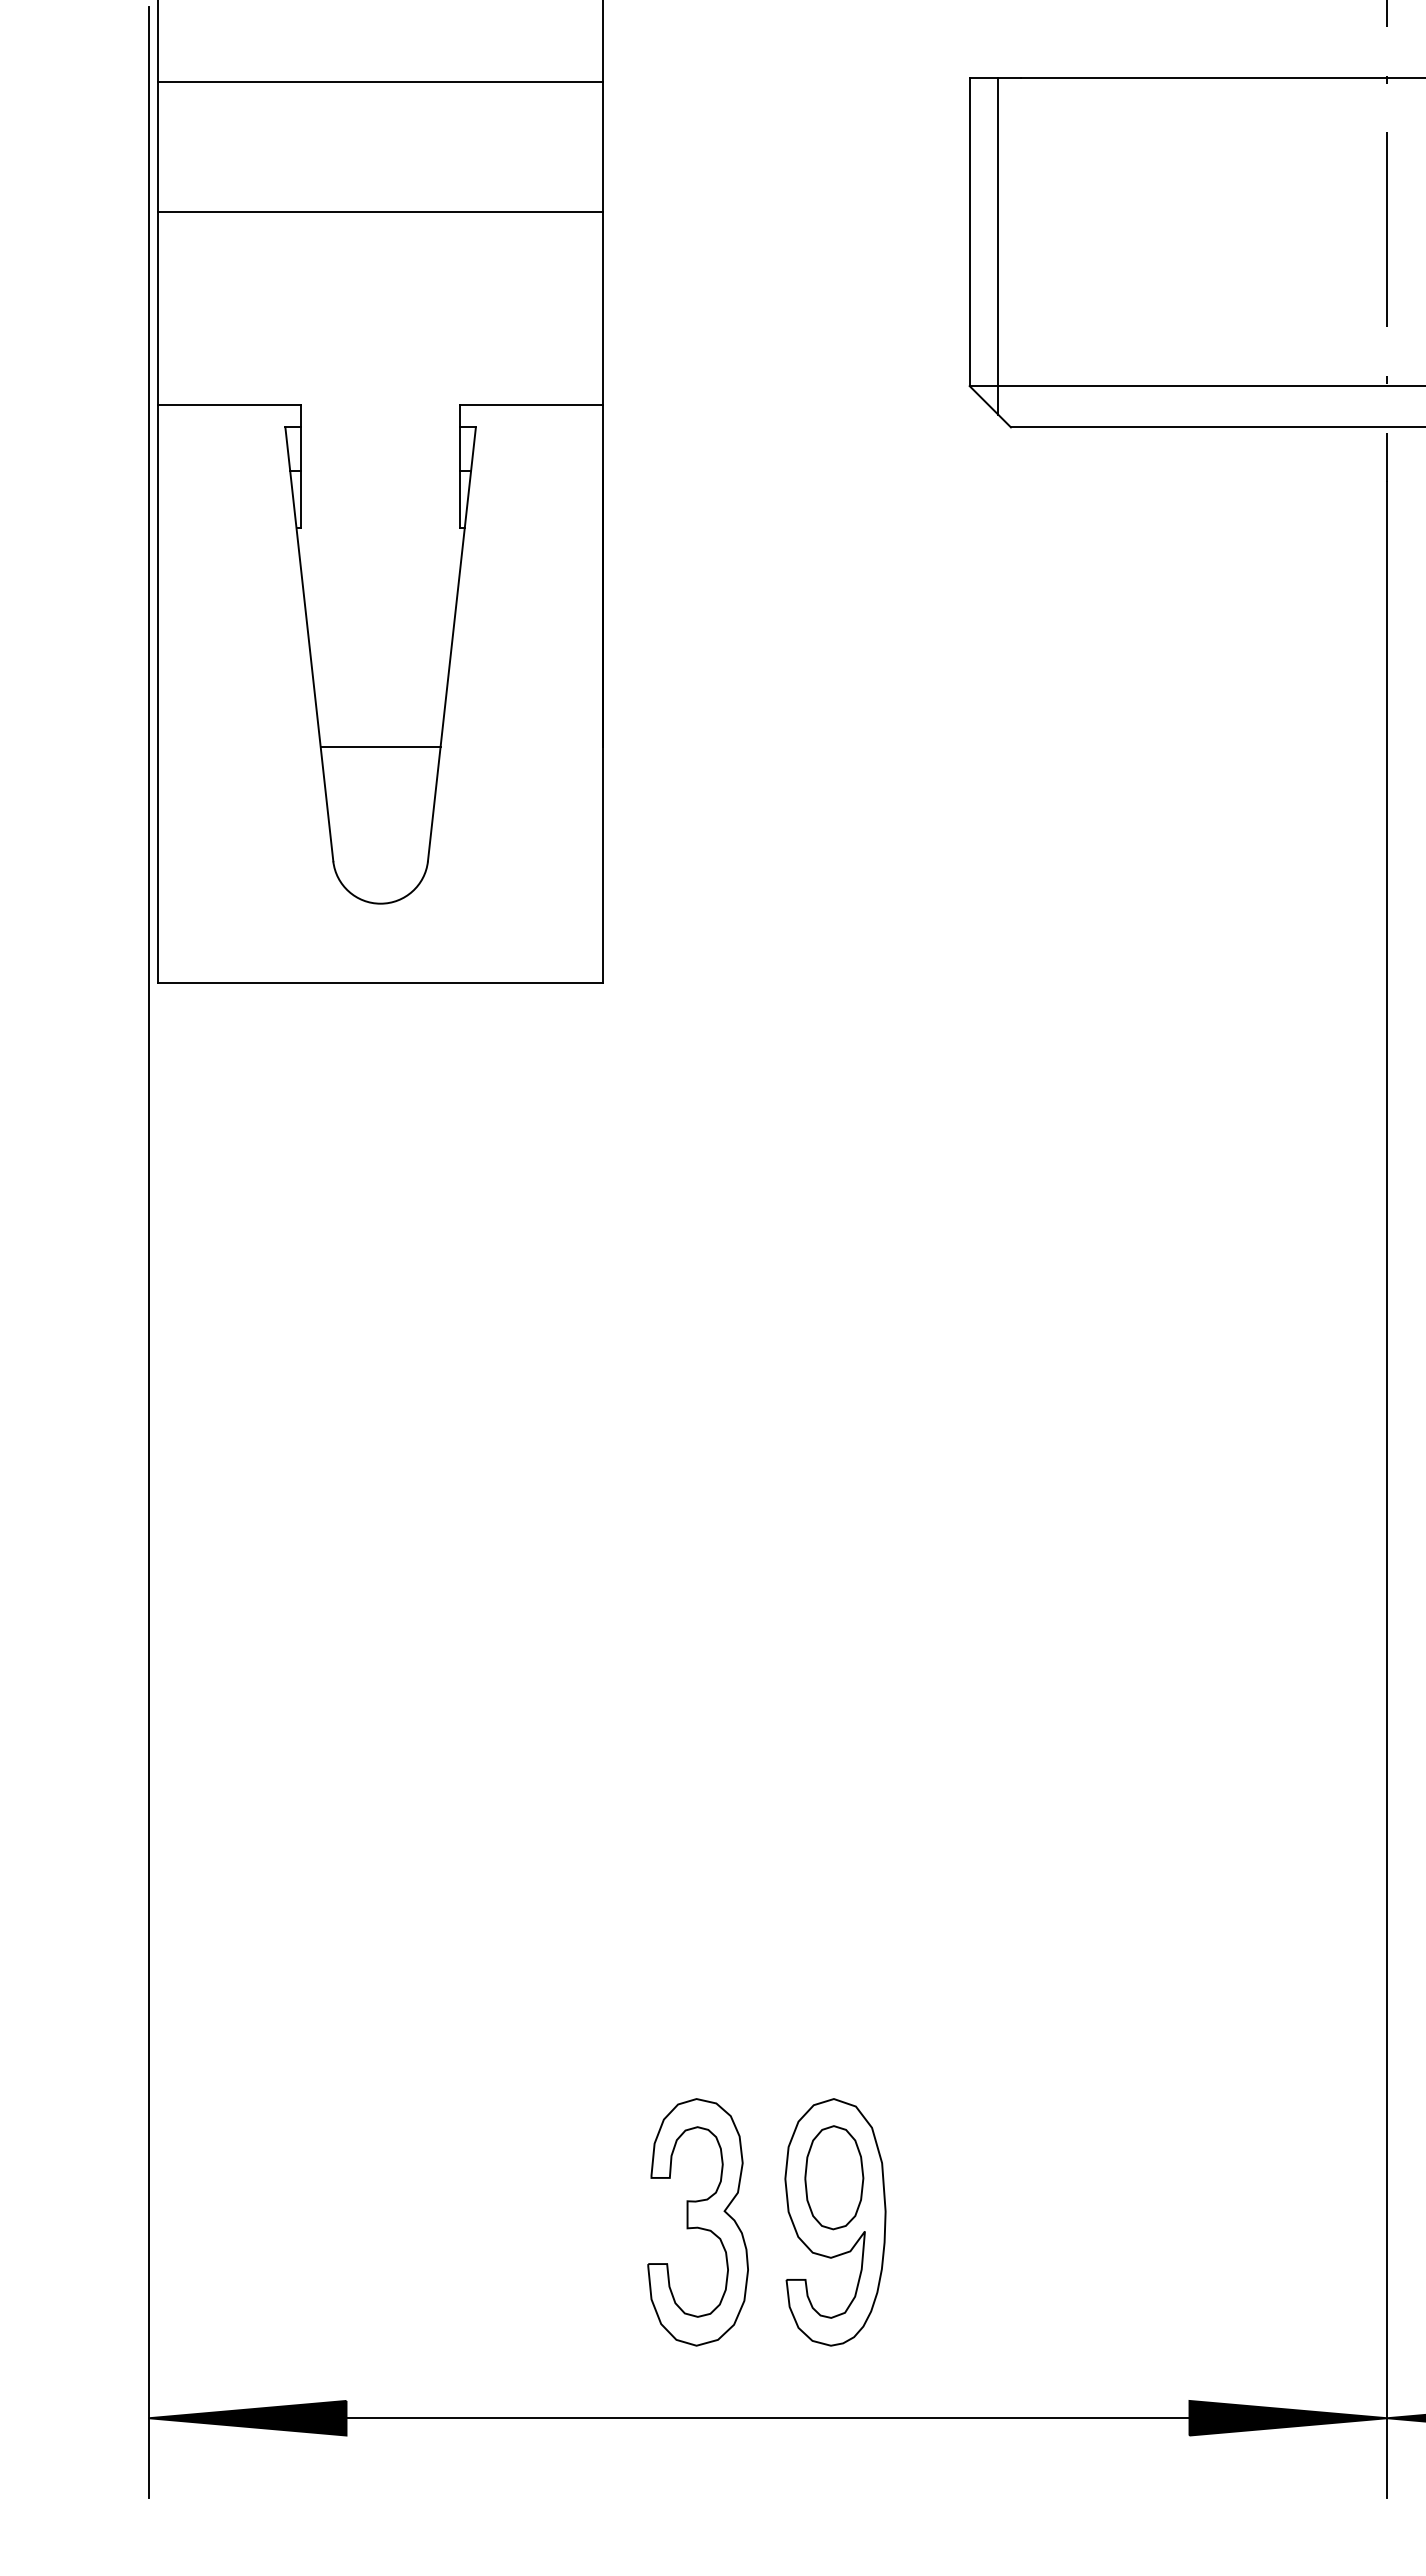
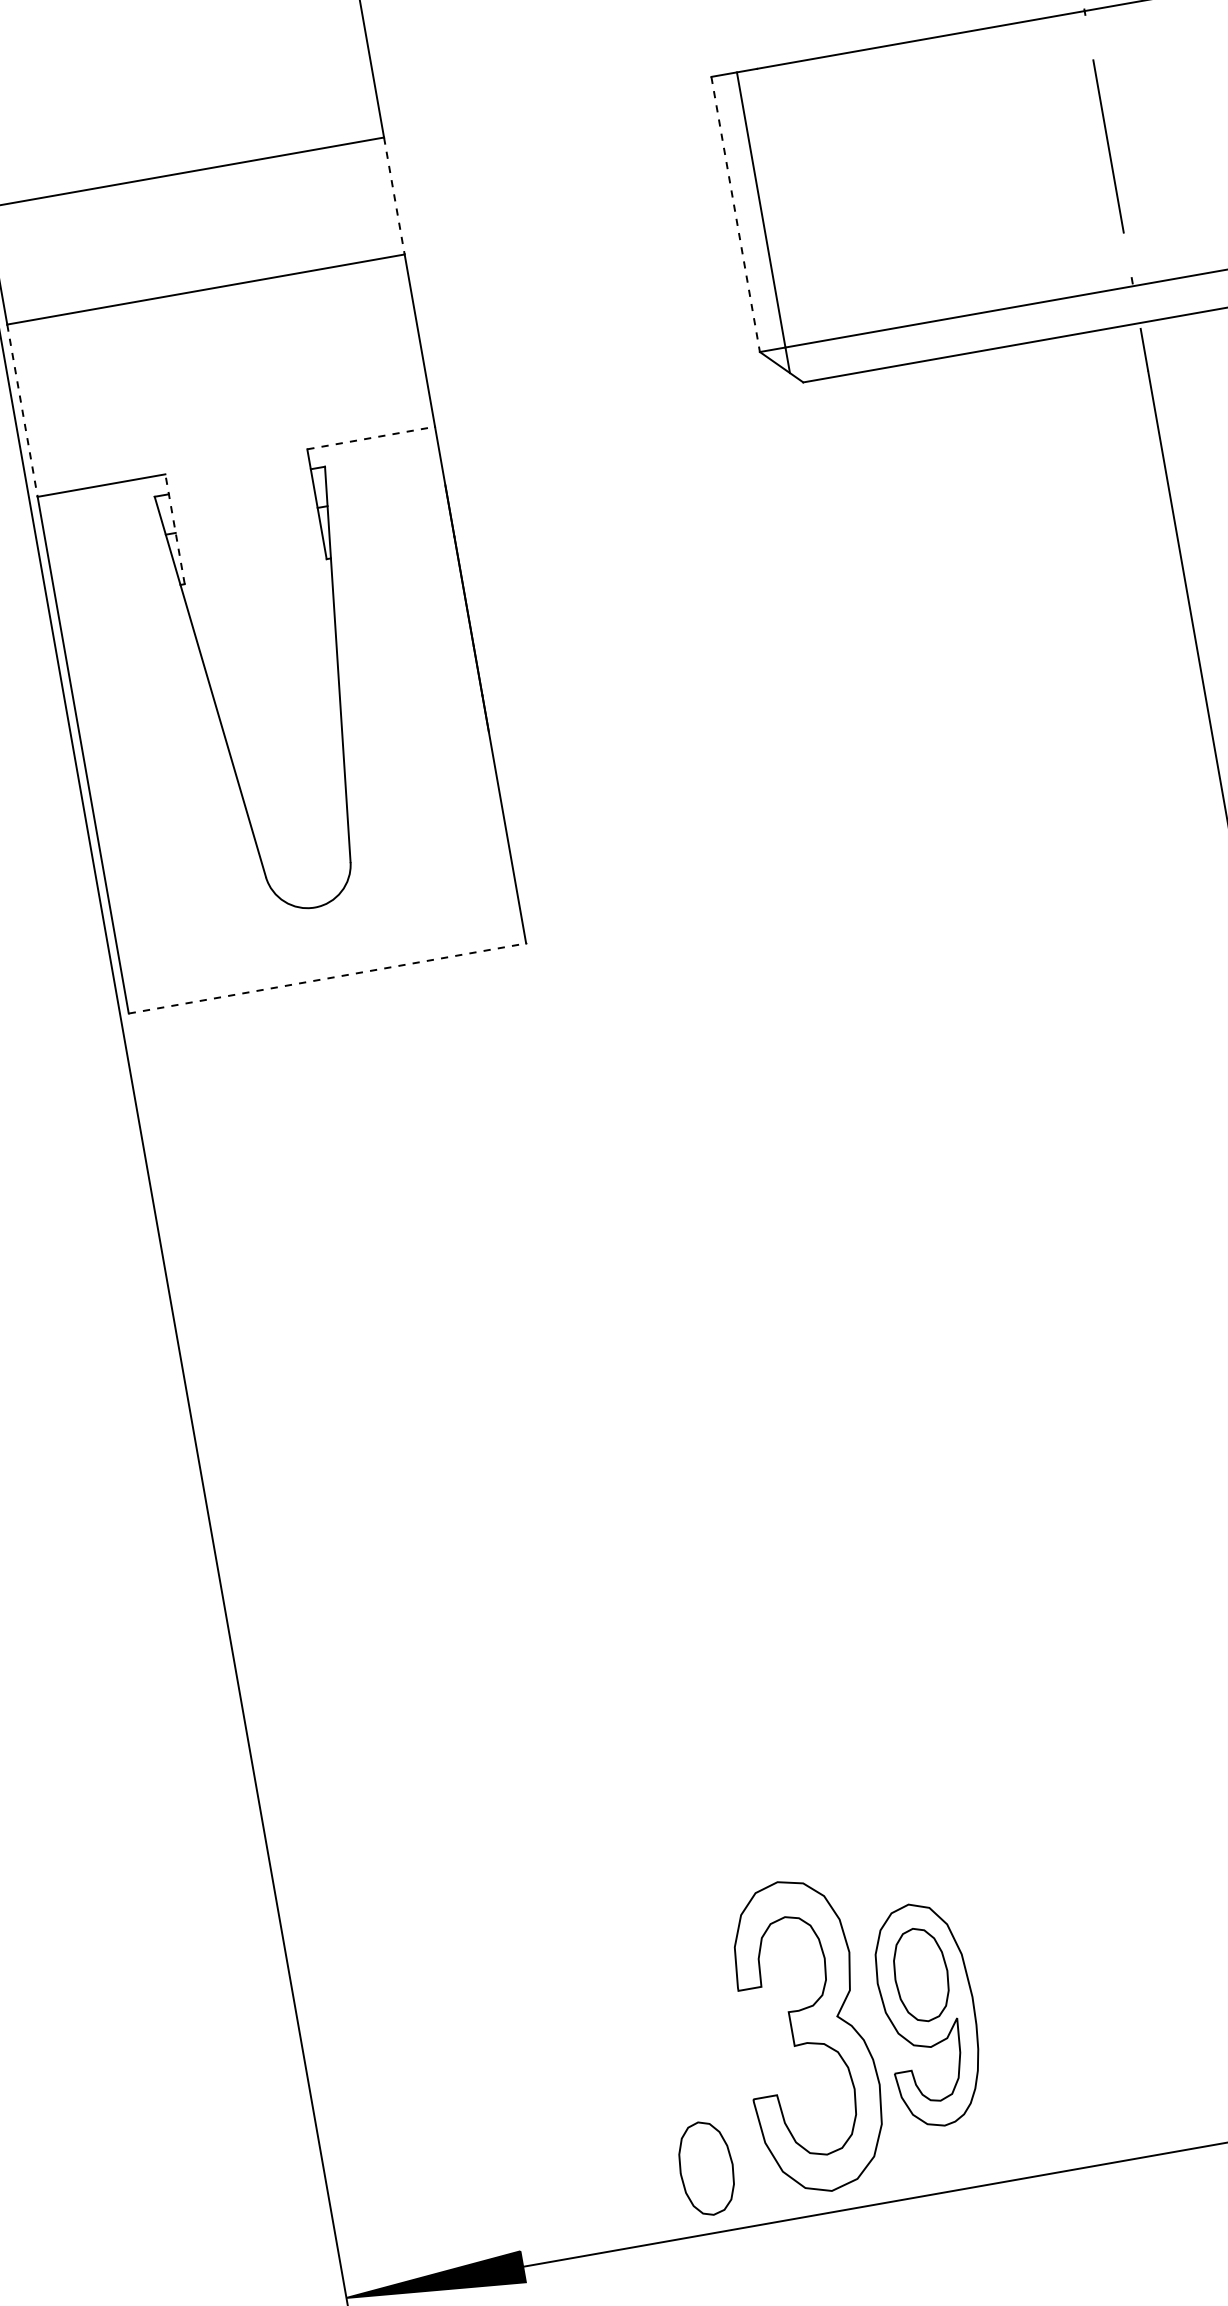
line: (602, 147) -> (394, 196), solid -> dashed
line: (969, 232) -> (735, 214), solid -> dashed
line: (158, 309) -> (22, 411), solid -> dashed
line: (531, 405) -> (371, 438), solid -> dashed
line: (301, 466) -> (175, 529), solid -> dashed
line: (380, 746) -> (290, 767), removed
line: (381, 983) -> (328, 978), solid -> dashed
part: (697, 2222) -> (806, 2036), size x1.4
part: (564, 2346) -> (706, 2168), added

